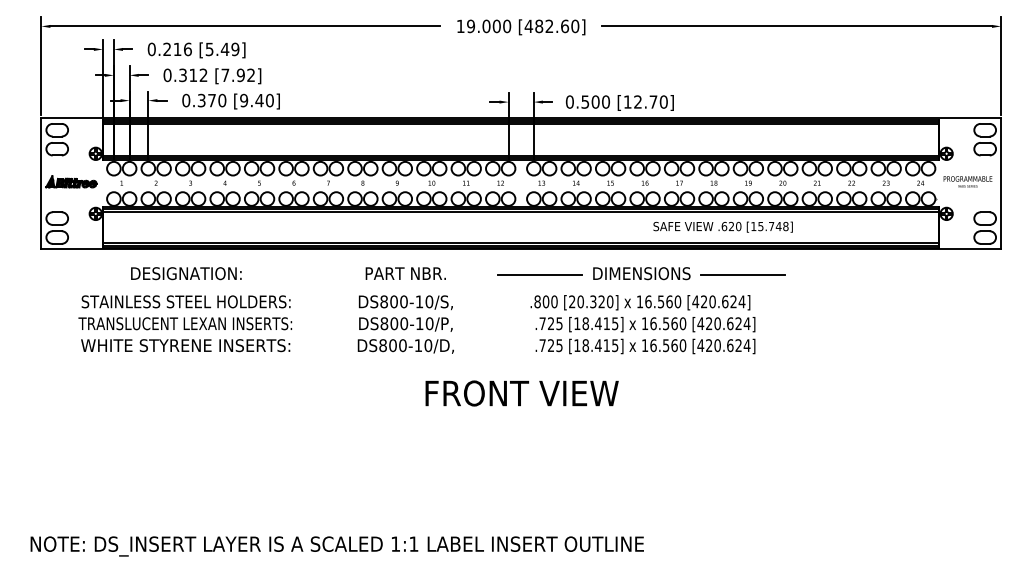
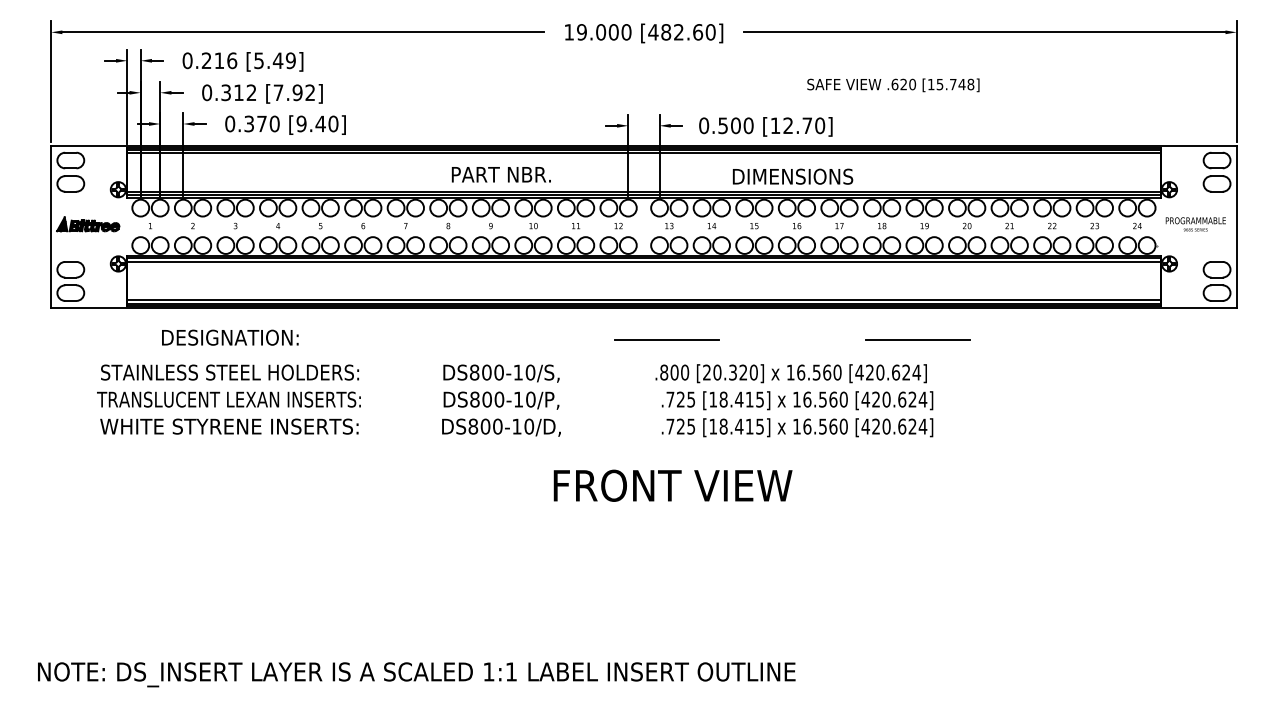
text: (723, 227) -> (893, 85), moved
text: (405, 273) -> (500, 174), moved
text: (641, 273) -> (792, 176), moved
text: (521, 393) -> (672, 485), moved

